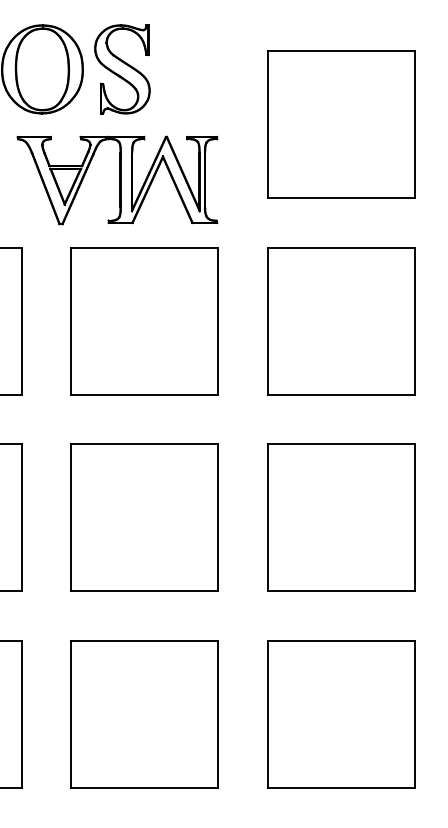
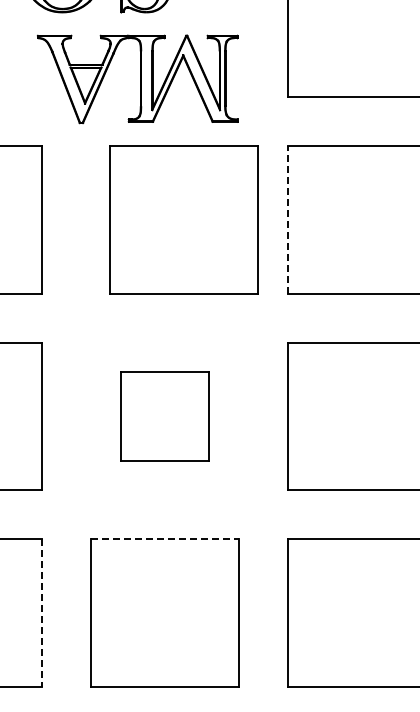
part: (144, 321) -> (183, 220), moved
line: (267, 321) -> (287, 220), solid -> dashed
part: (144, 517) -> (164, 416), size x0.6
line: (144, 640) -> (164, 539), solid -> dashed
line: (21, 714) -> (41, 613), solid -> dashed

